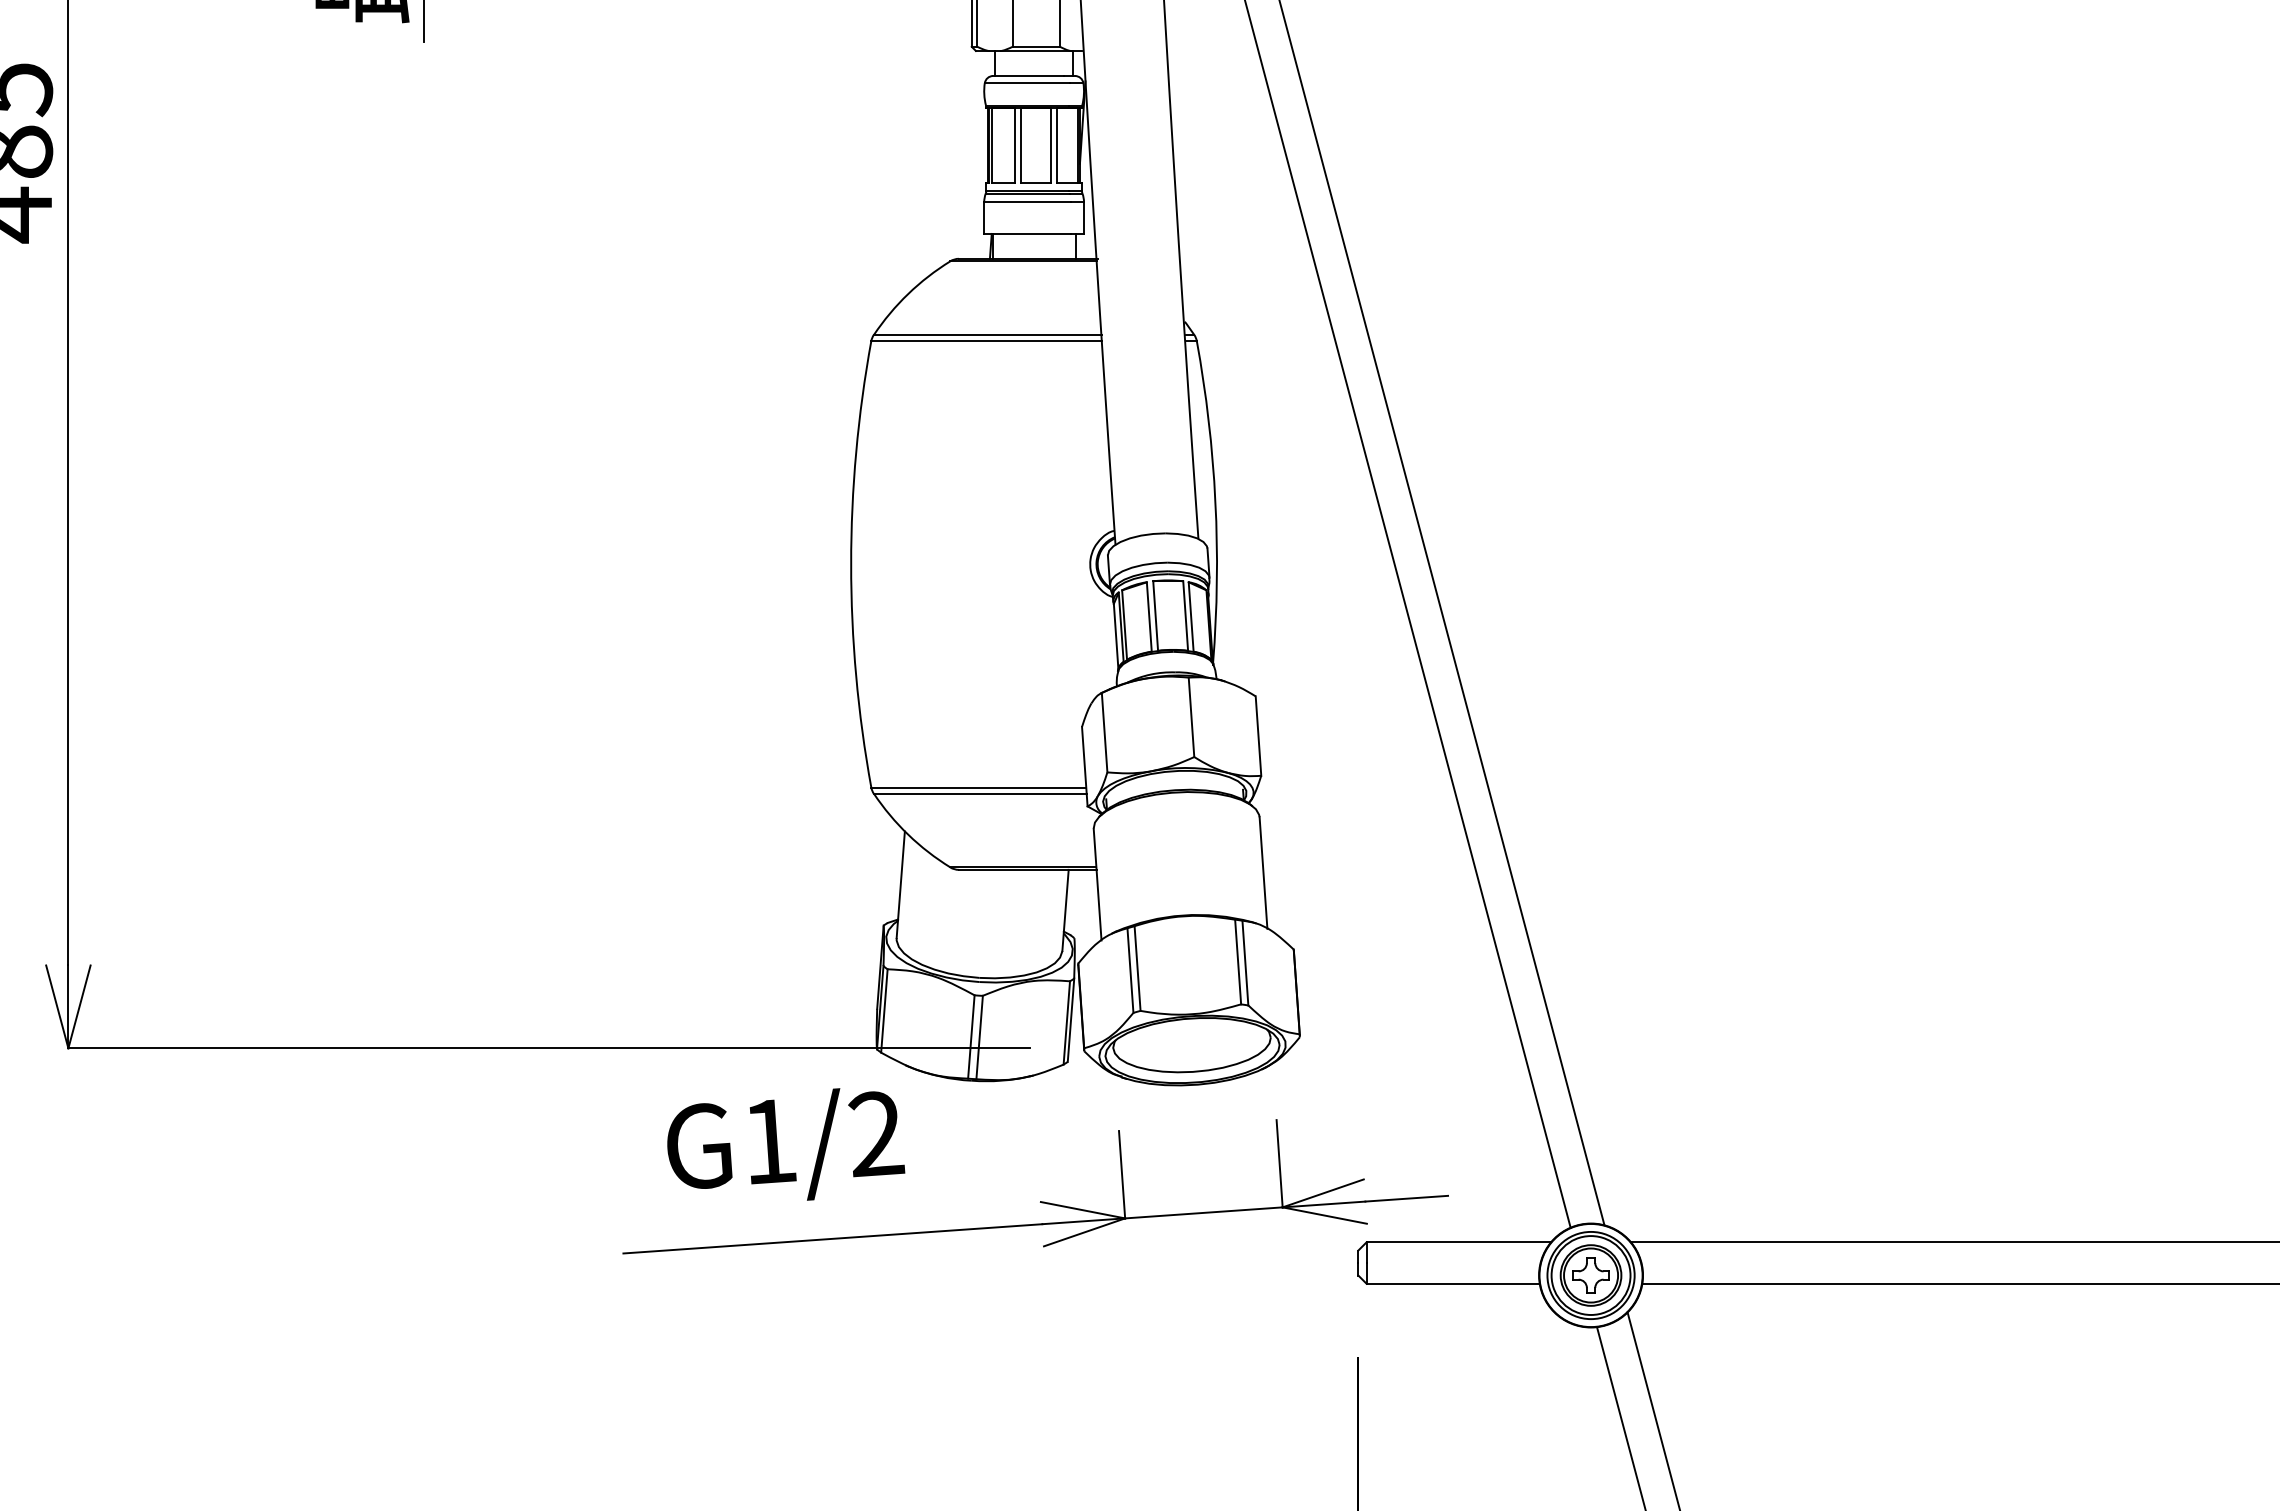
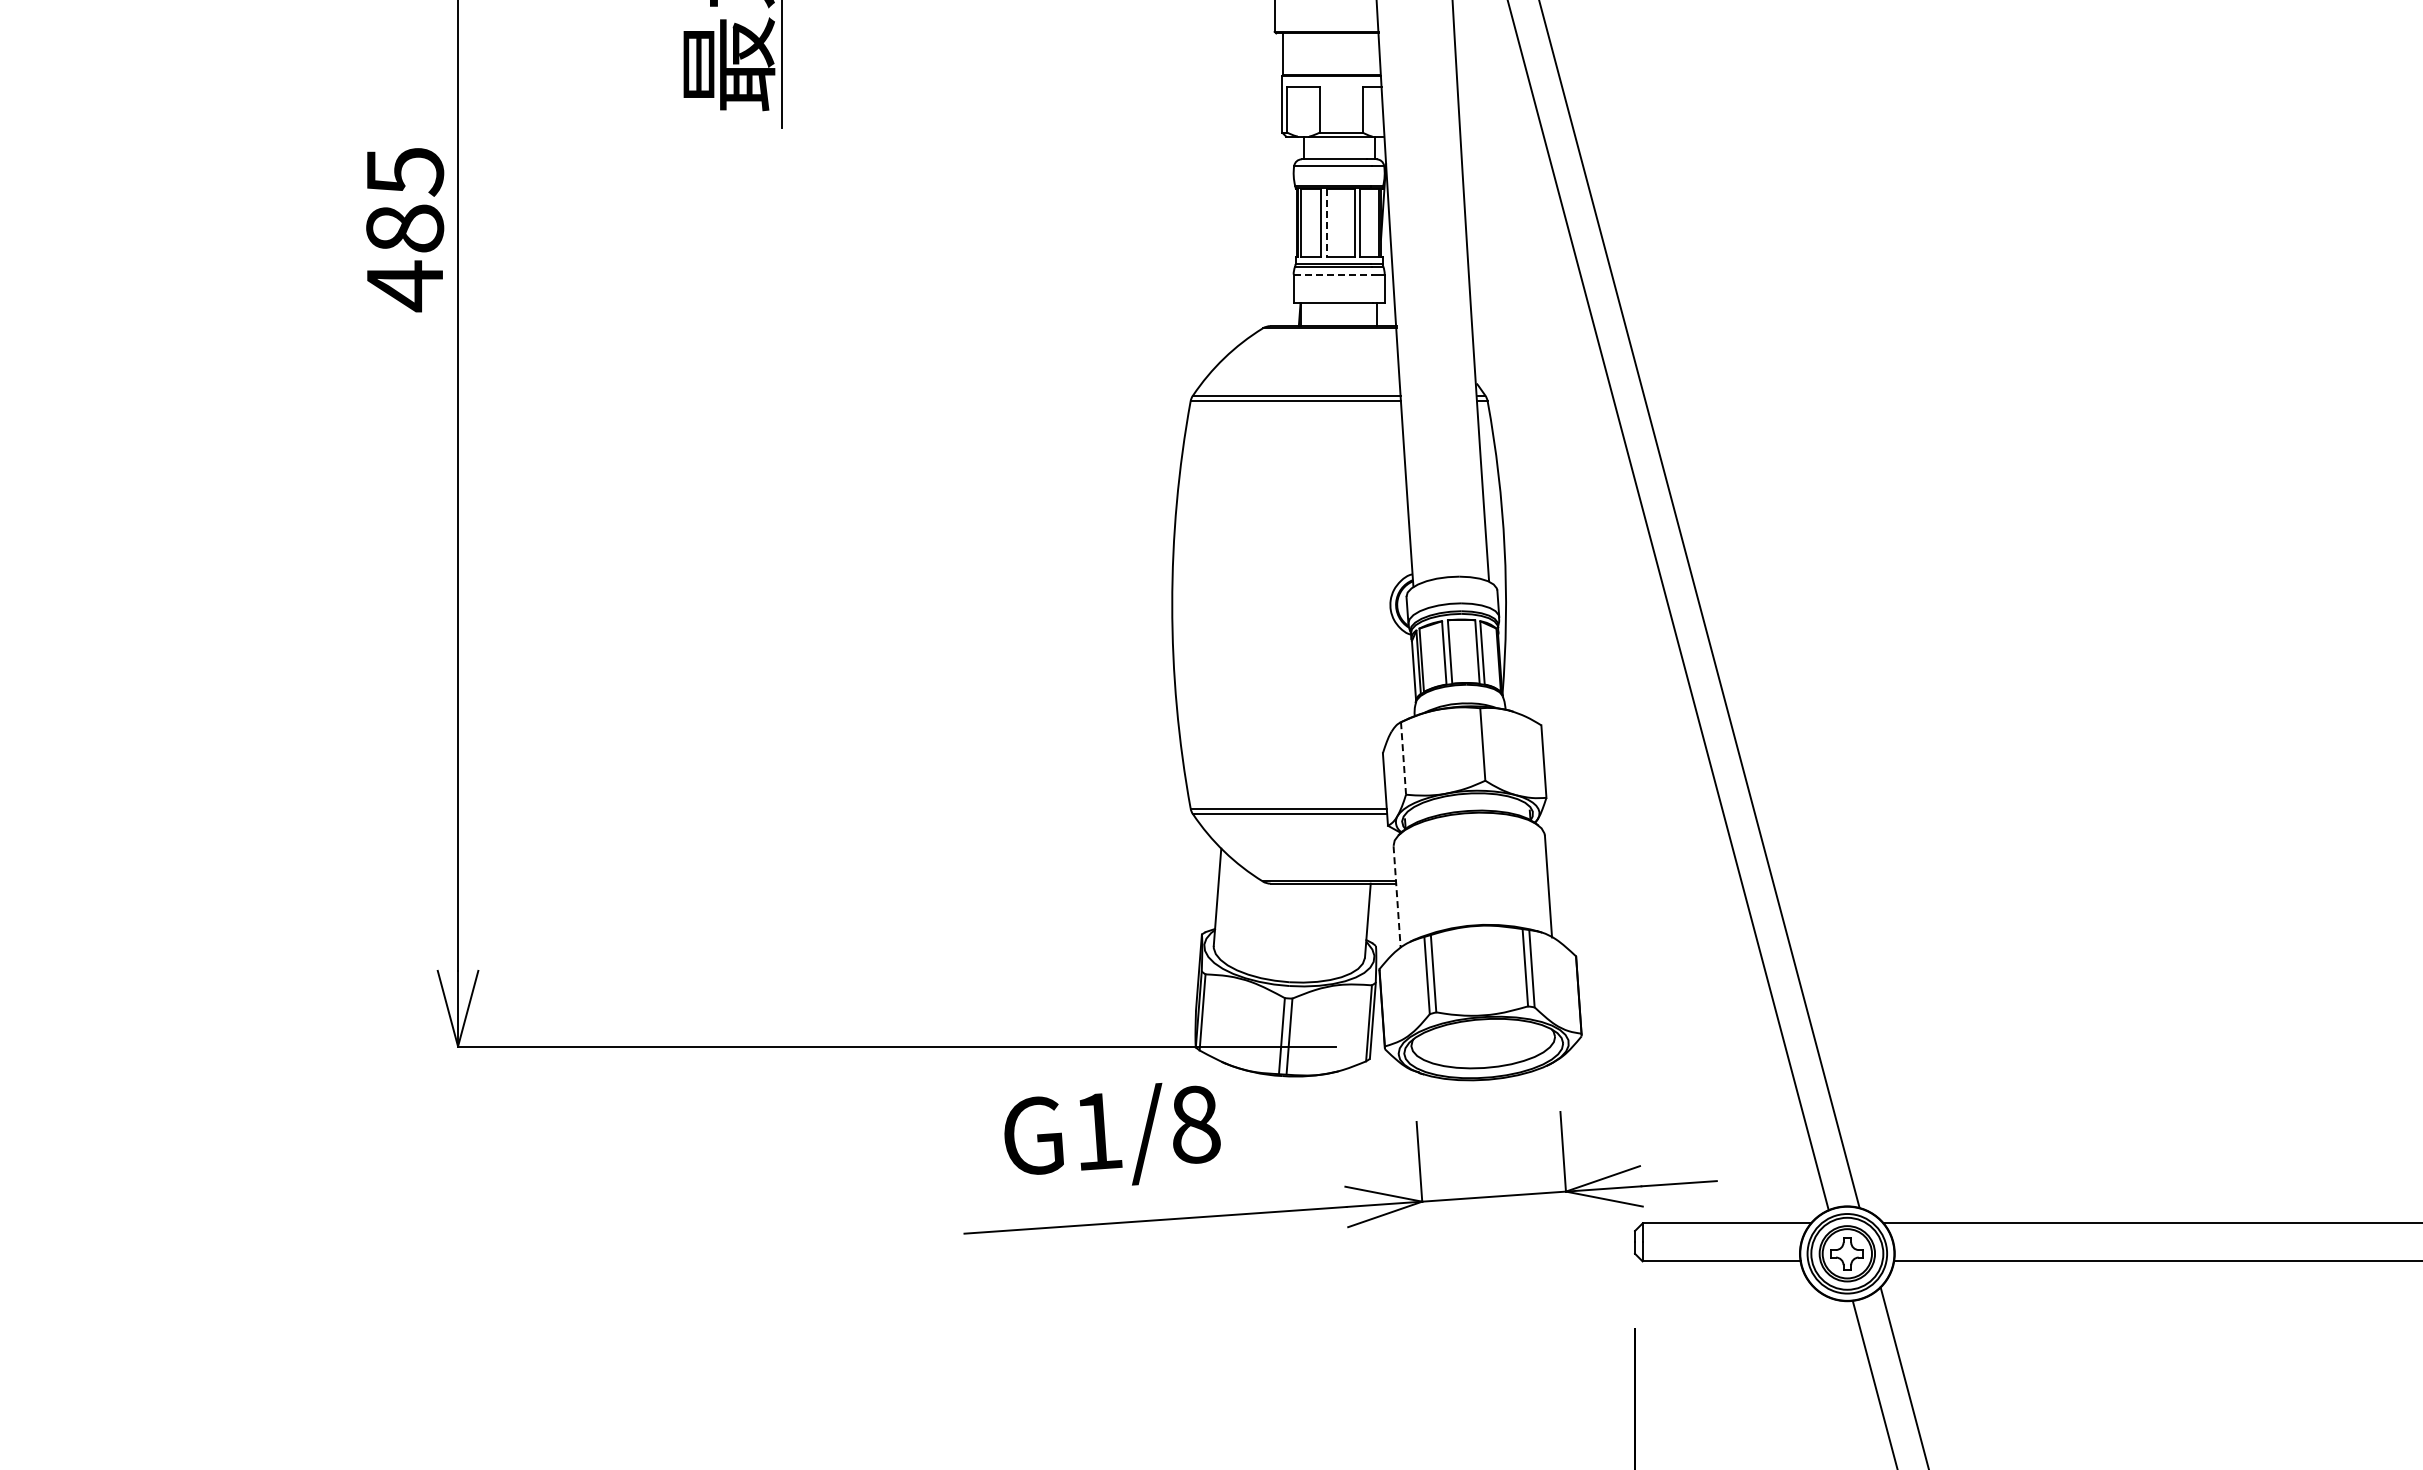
line: (1020, 146) -> (1326, 223), solid -> dashed
line: (1027, 202) -> (1333, 274), solid -> dashed
line: (1104, 732) -> (1403, 758), solid -> dashed
line: (1098, 885) -> (1397, 897), solid -> dashed
text: (876, 1133) -> (1195, 1124), G1/2 -> G1/8

